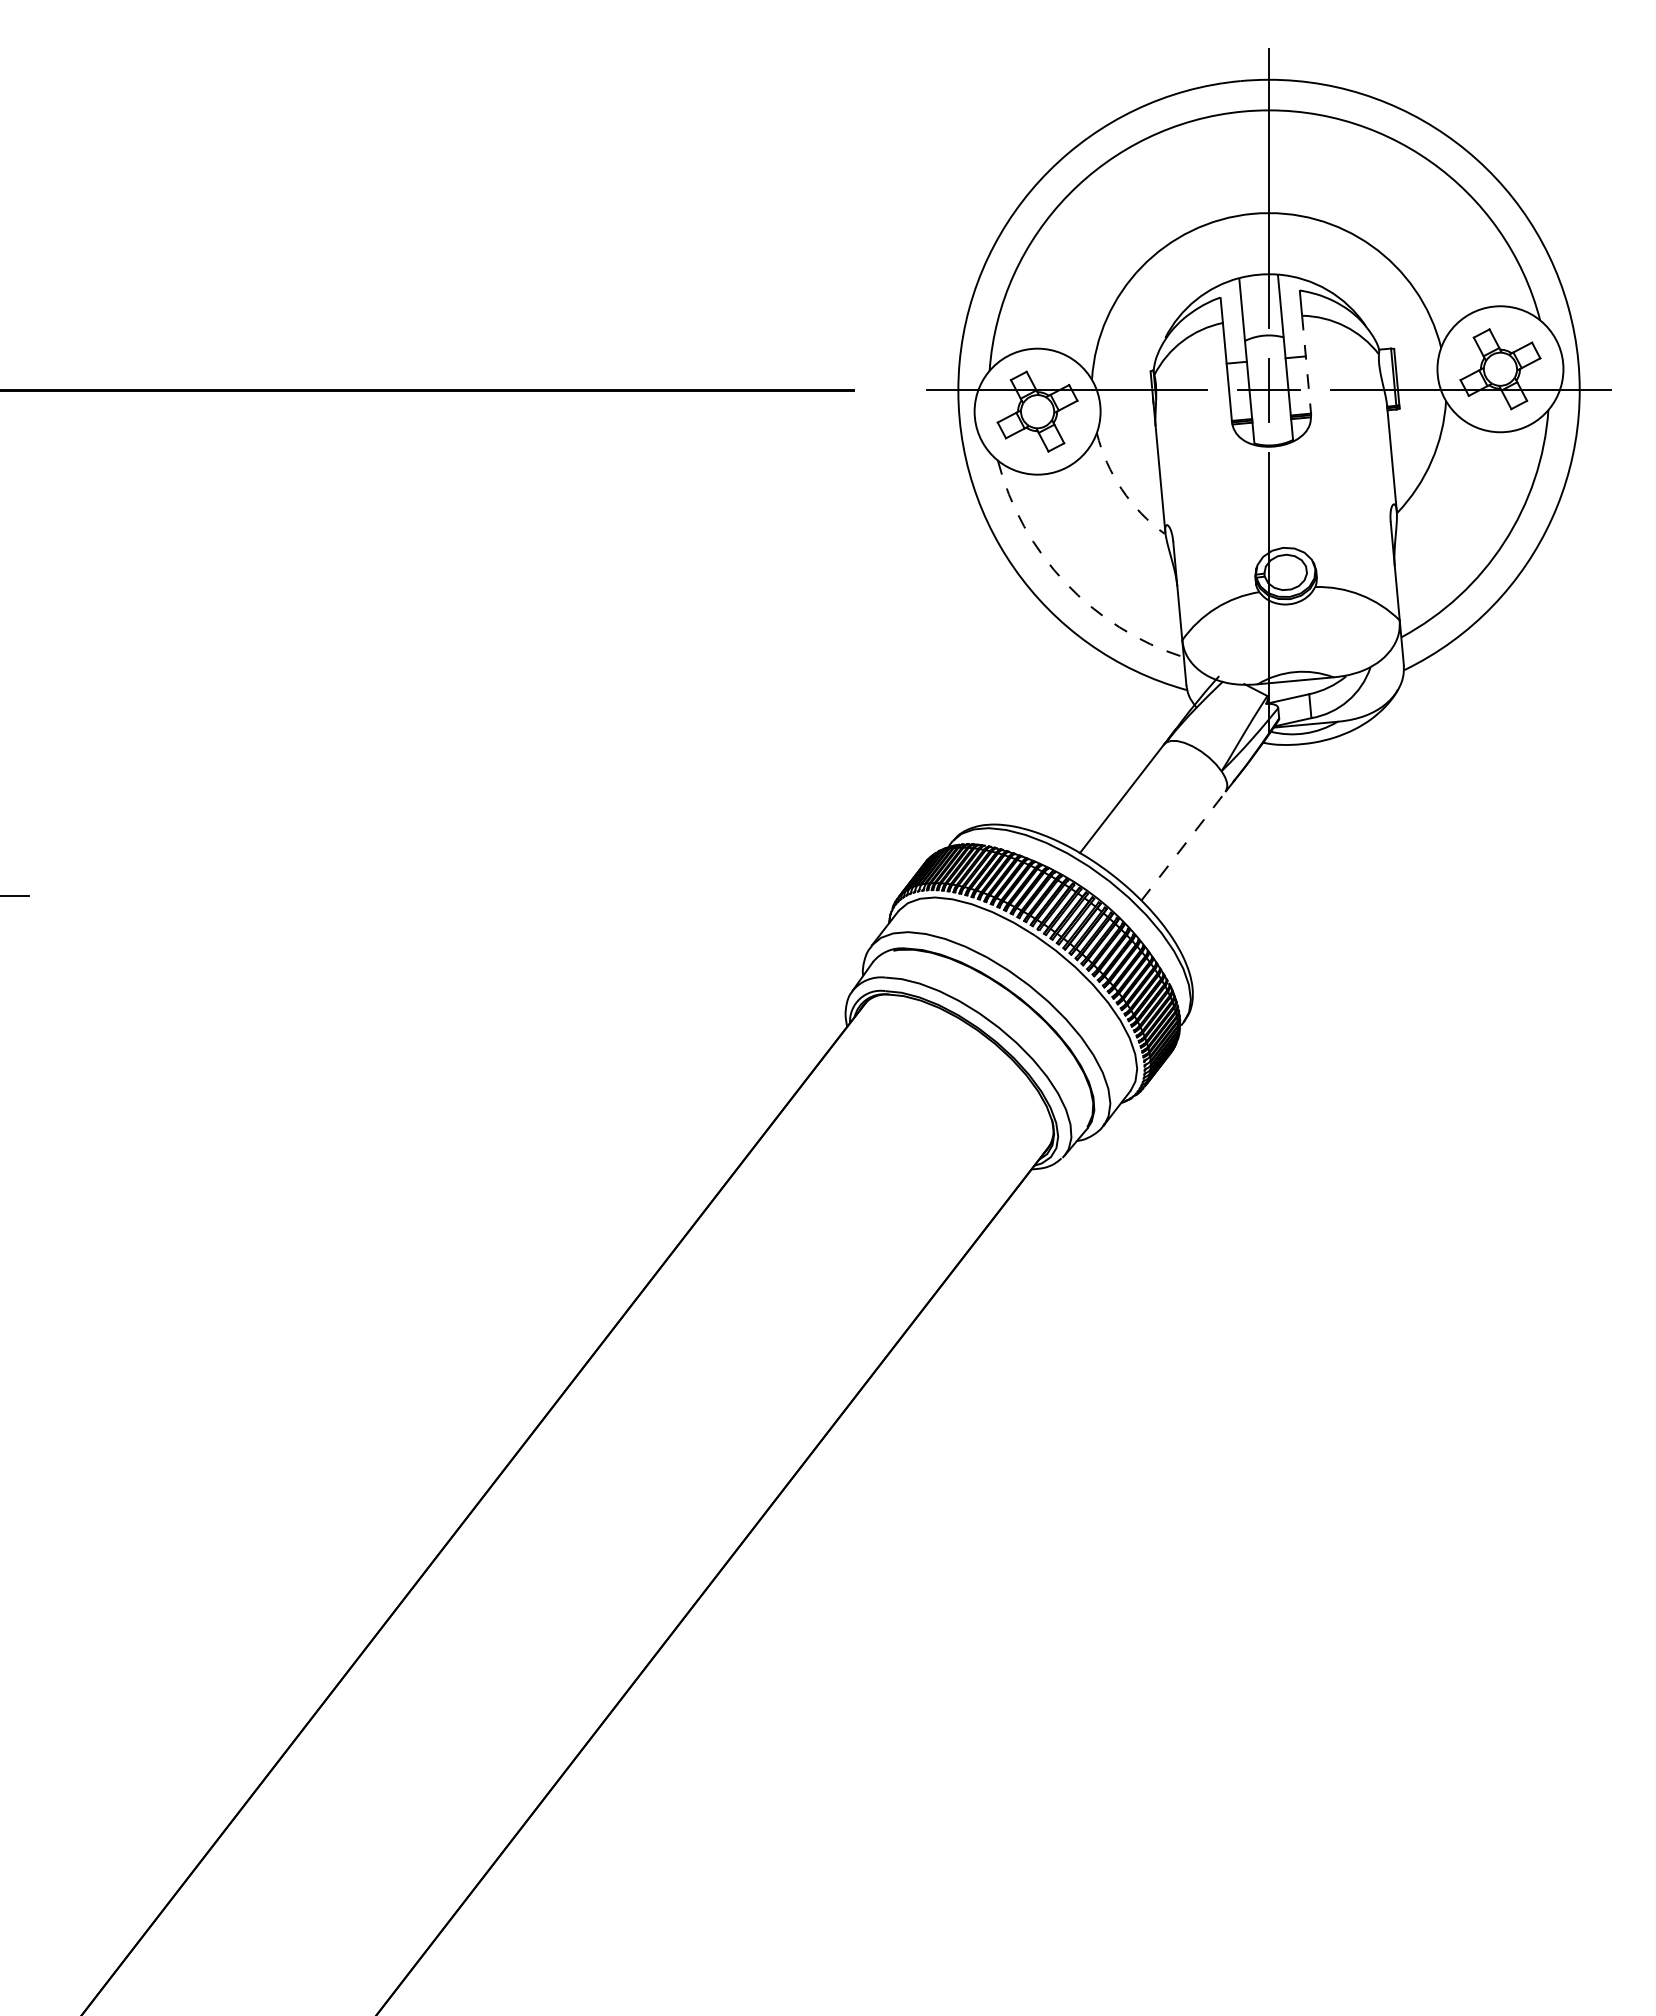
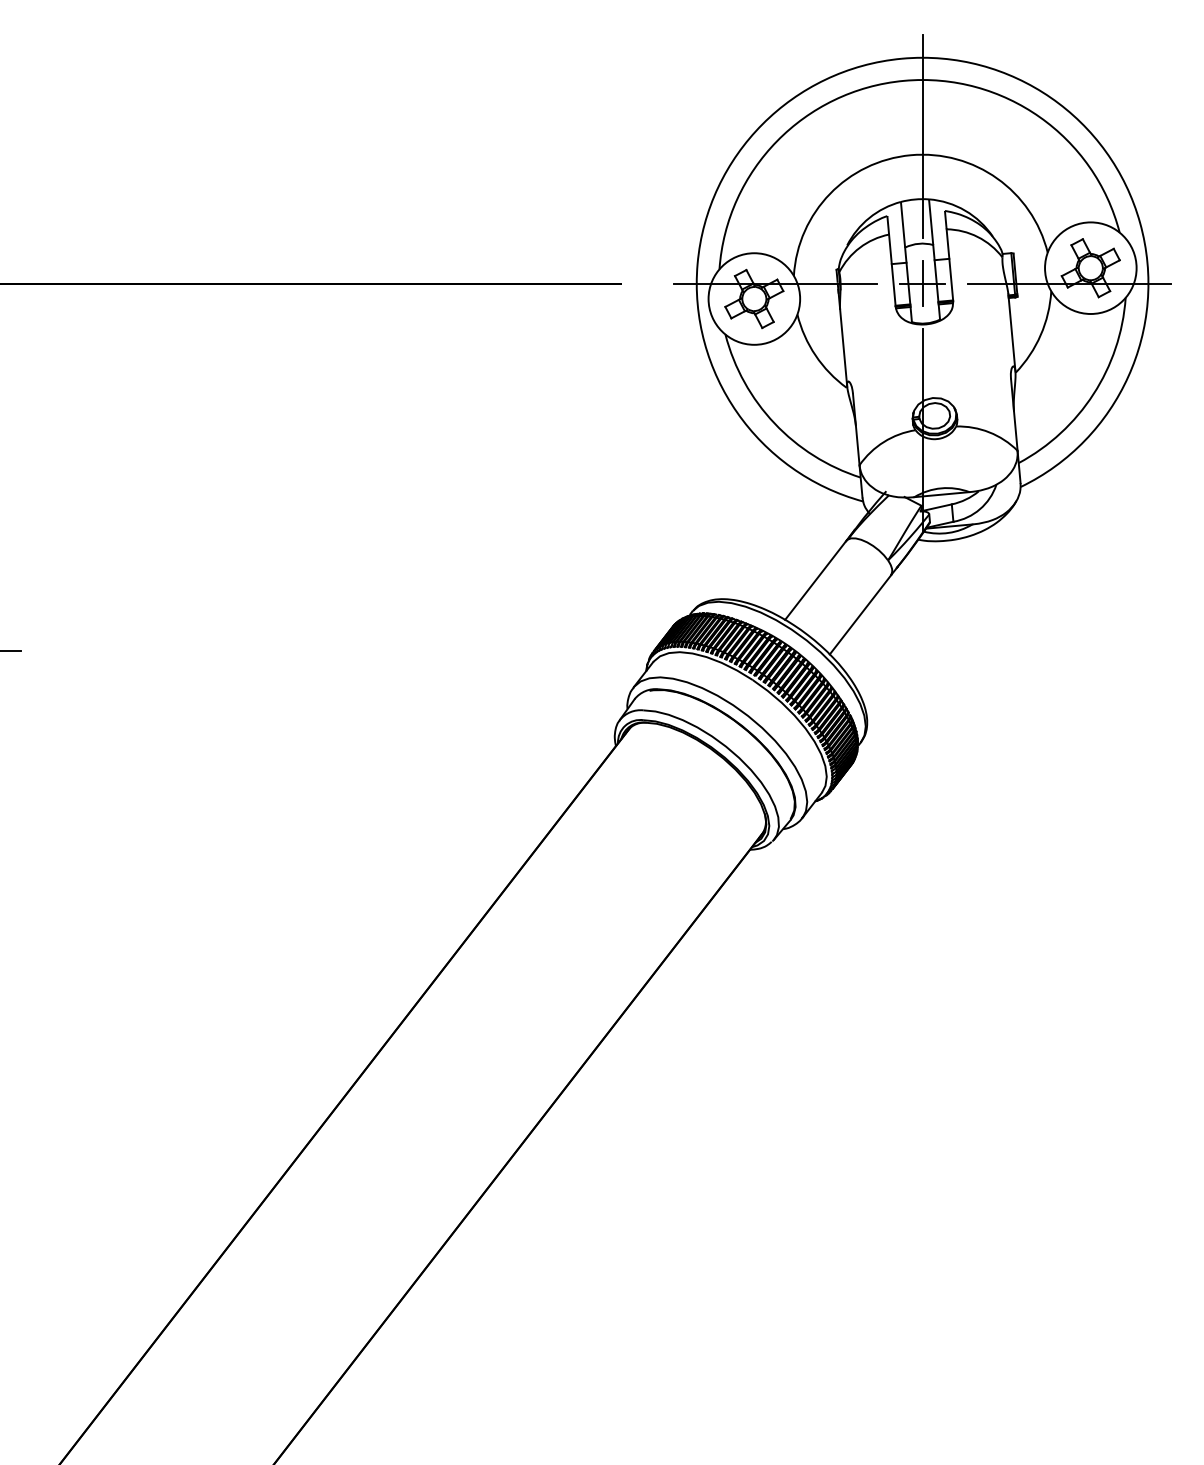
line: (1306, 365) -> (949, 265), dashed -> solid
arc: (1121, 489) -> (815, 355), dashed -> solid
arc: (1065, 582) -> (774, 423), dashed -> solid
line: (1184, 845) -> (861, 614), dashed -> solid

